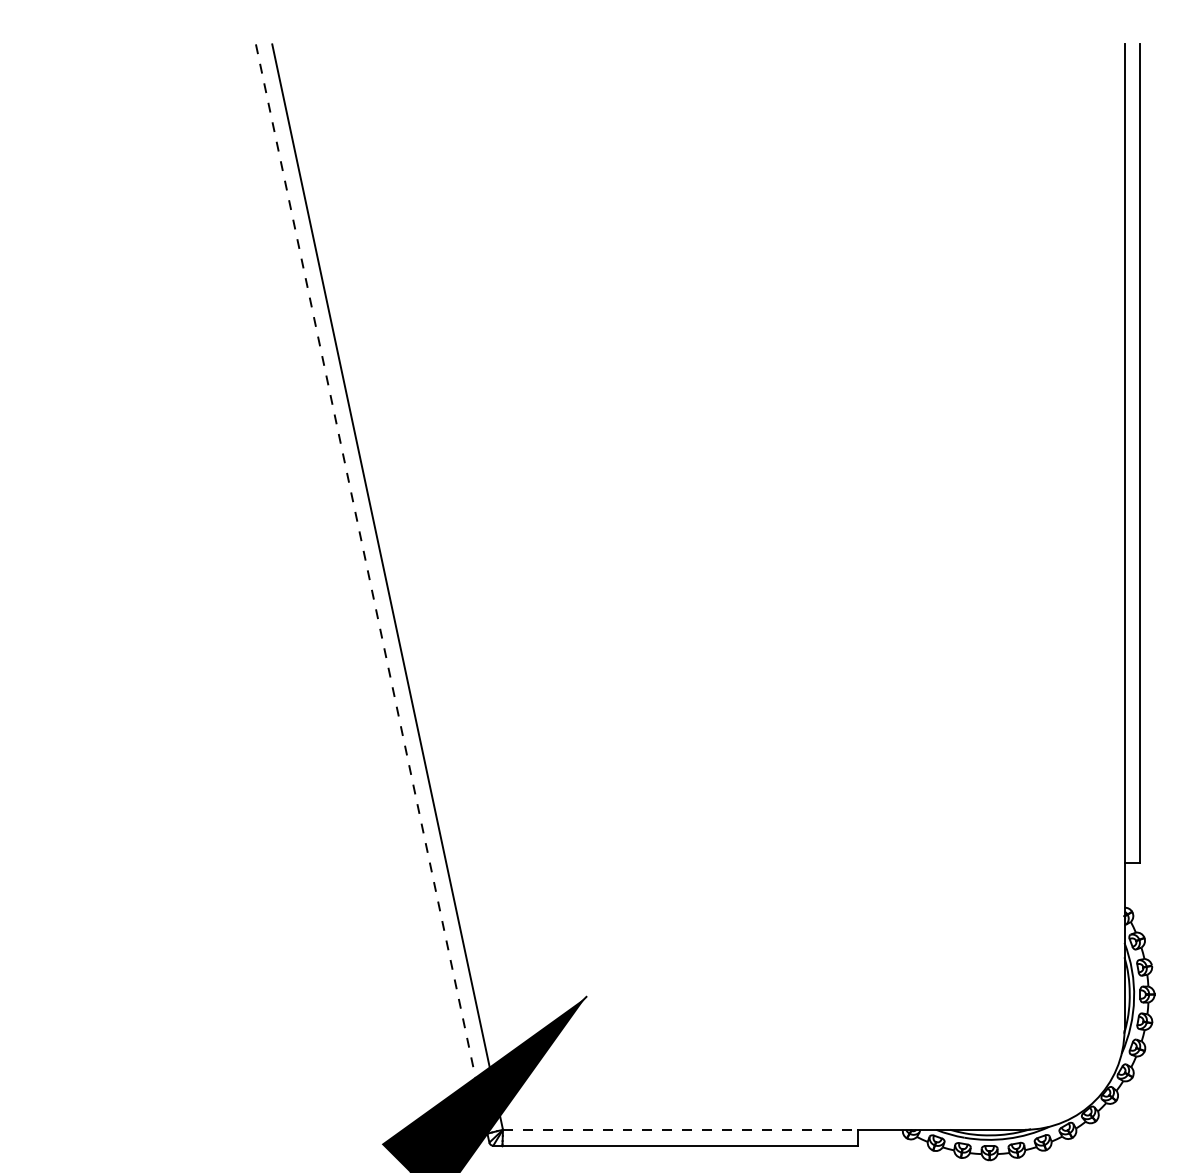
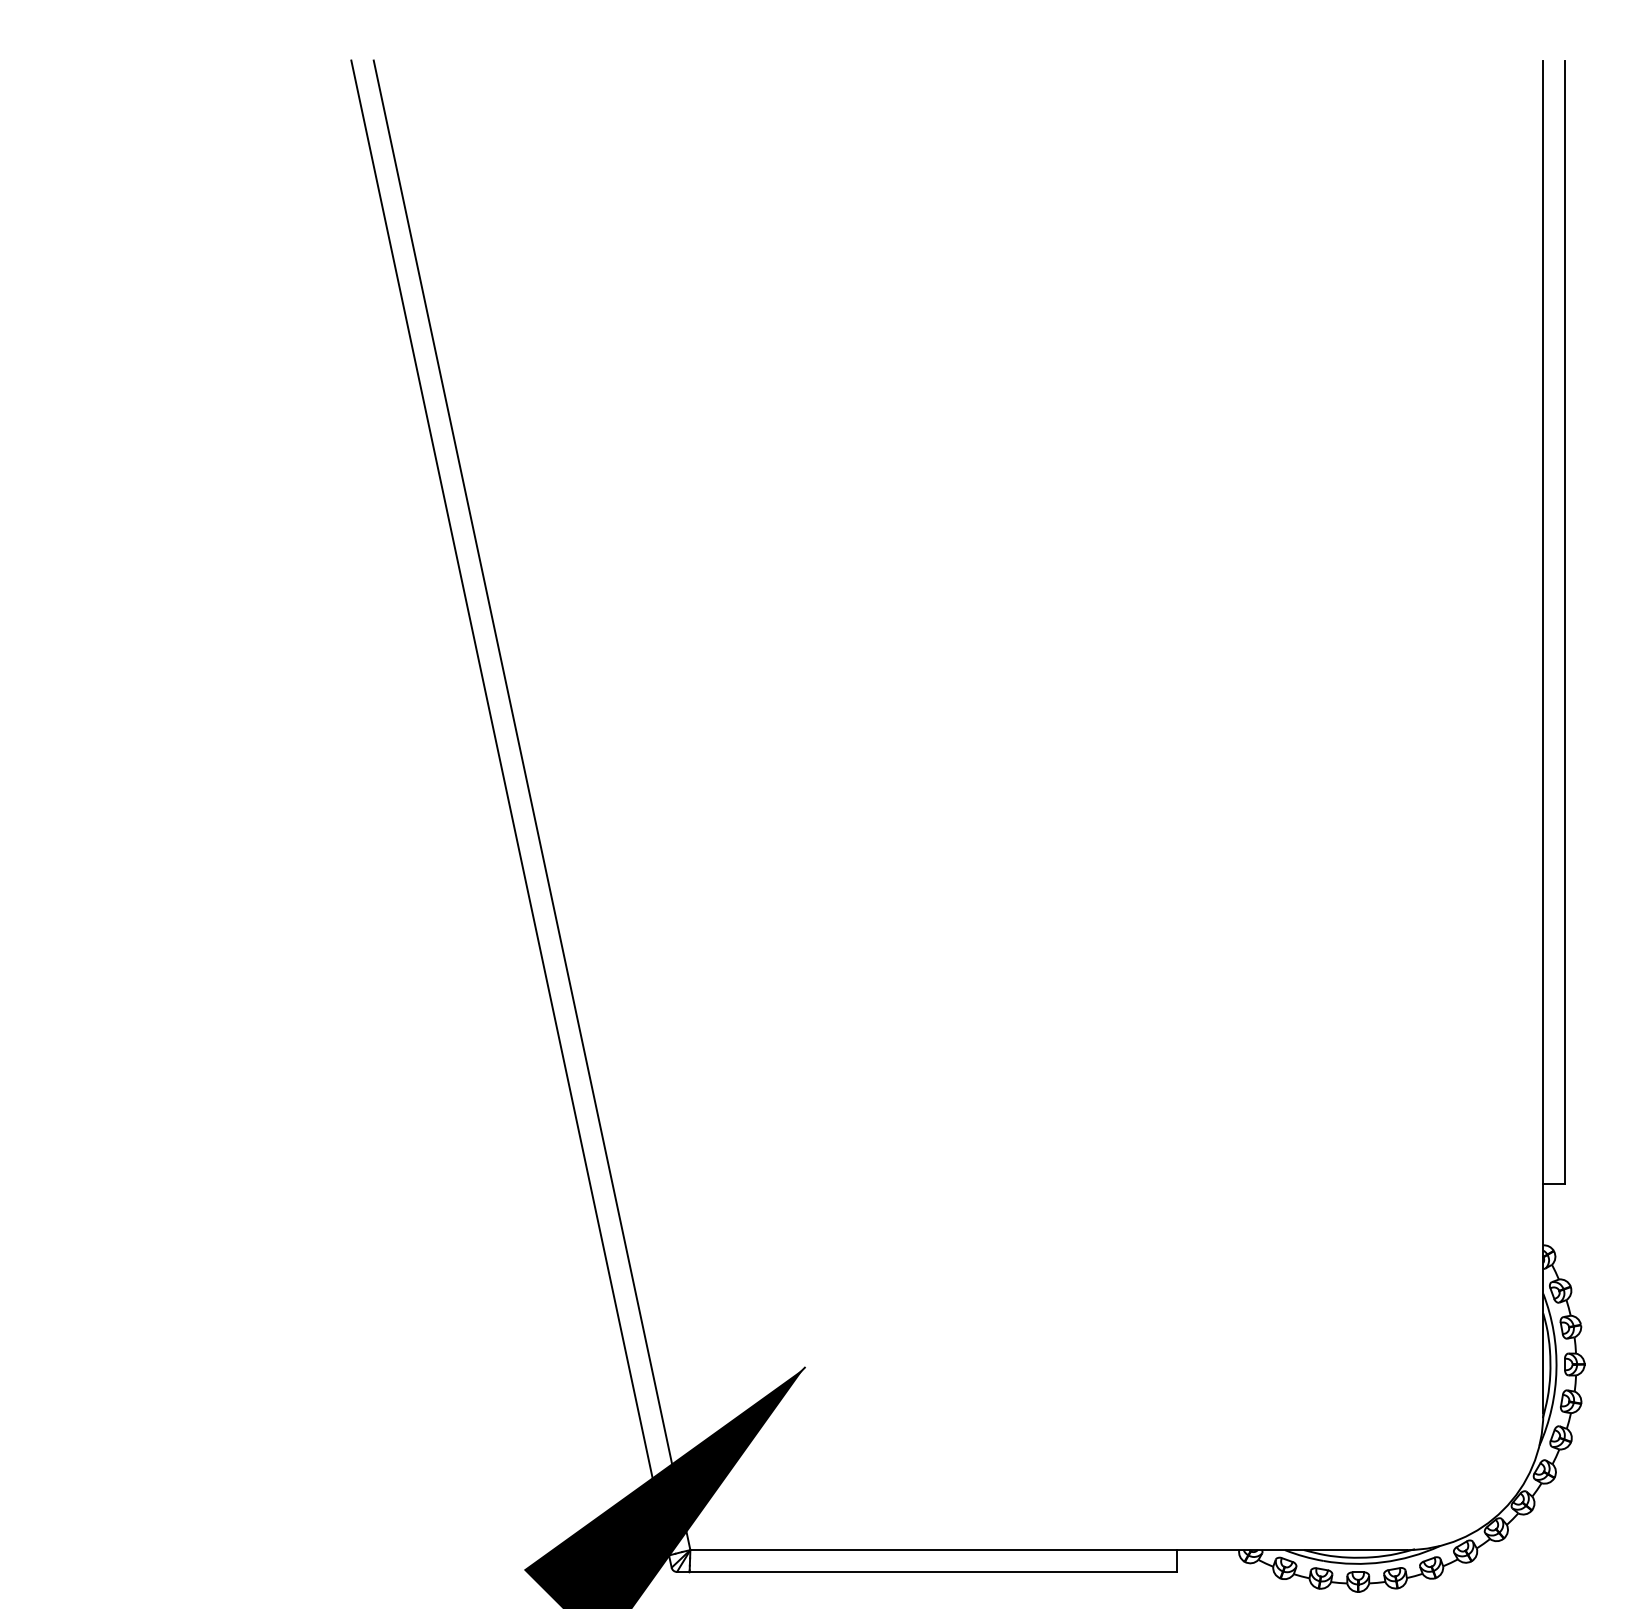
line: (371, 589) -> (510, 808), dashed -> solid
line: (680, 1130) -> (934, 1550), dashed -> solid

